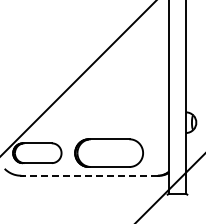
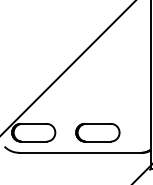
part: (109, 153) -> (98, 132), size x0.71
line: (88, 175) -> (79, 152), dashed -> solid

